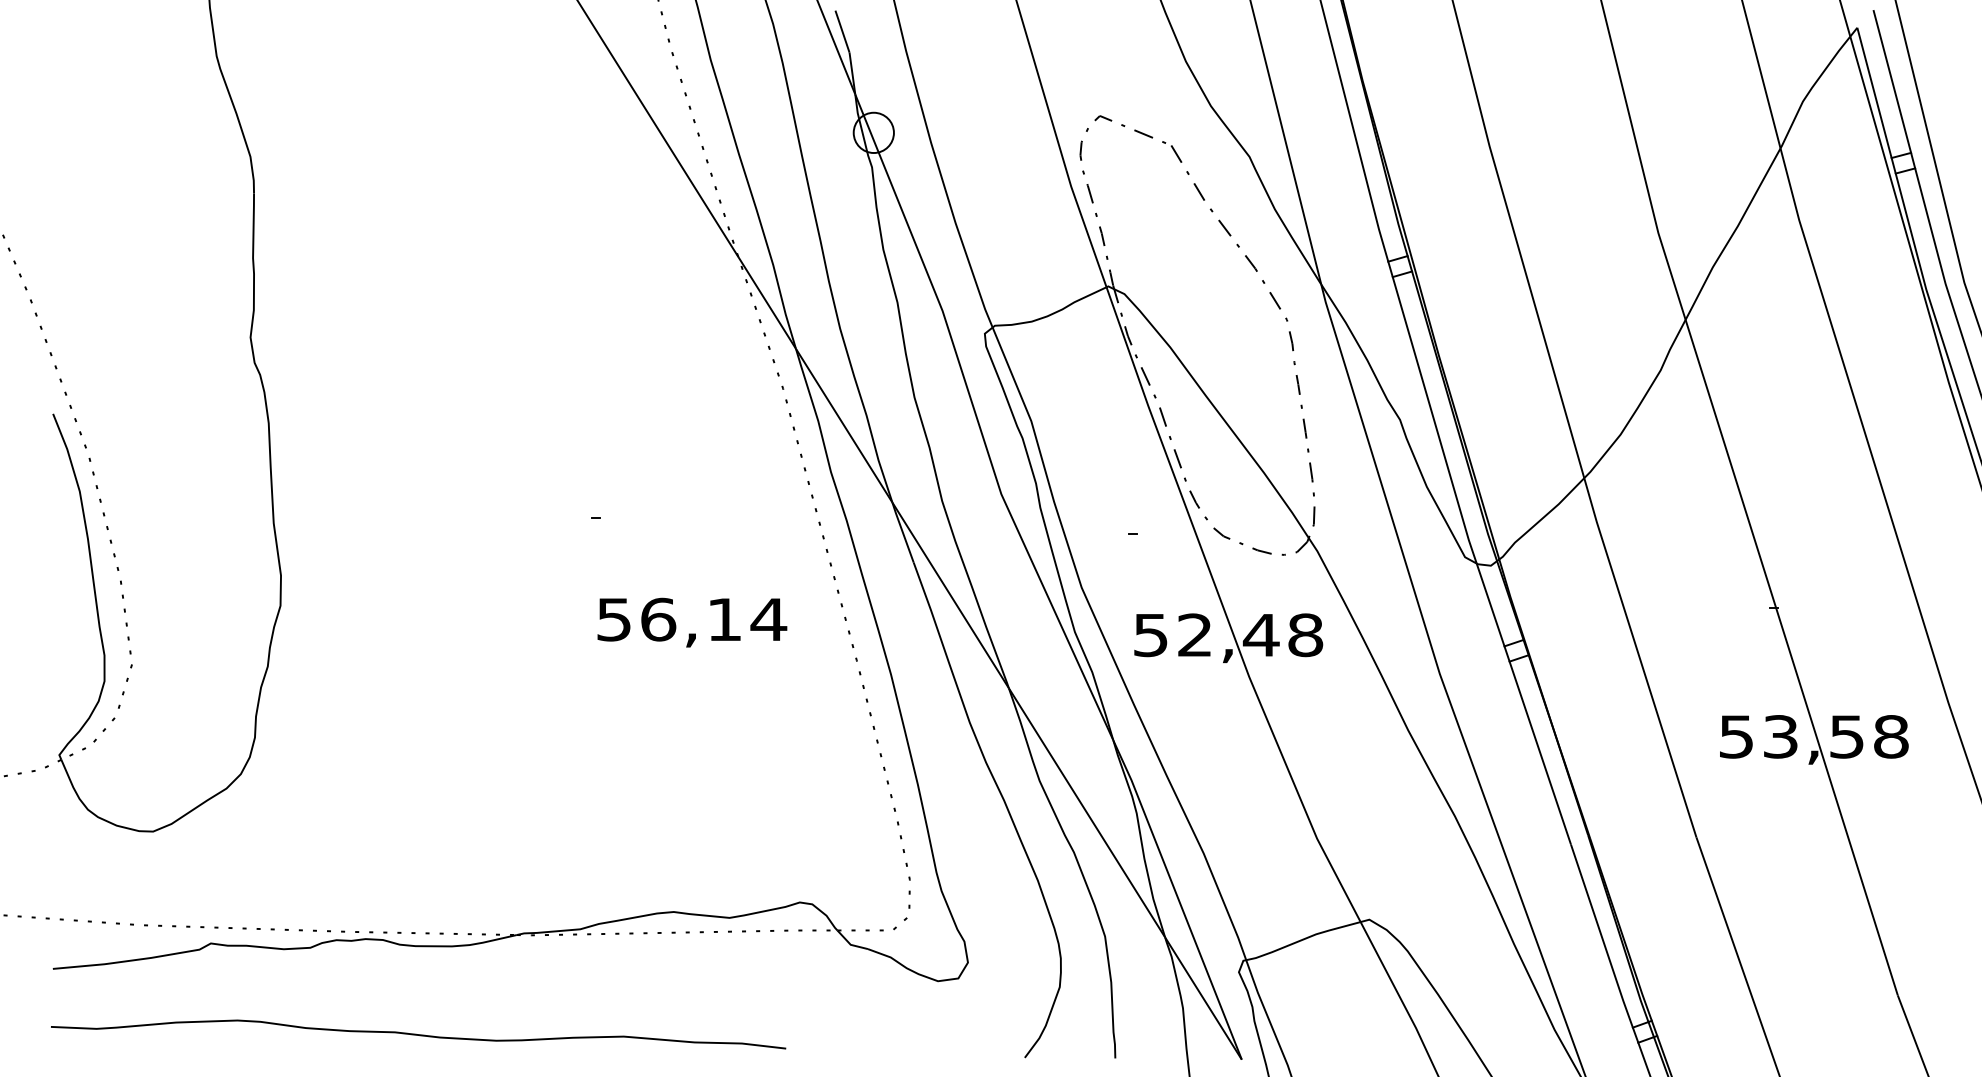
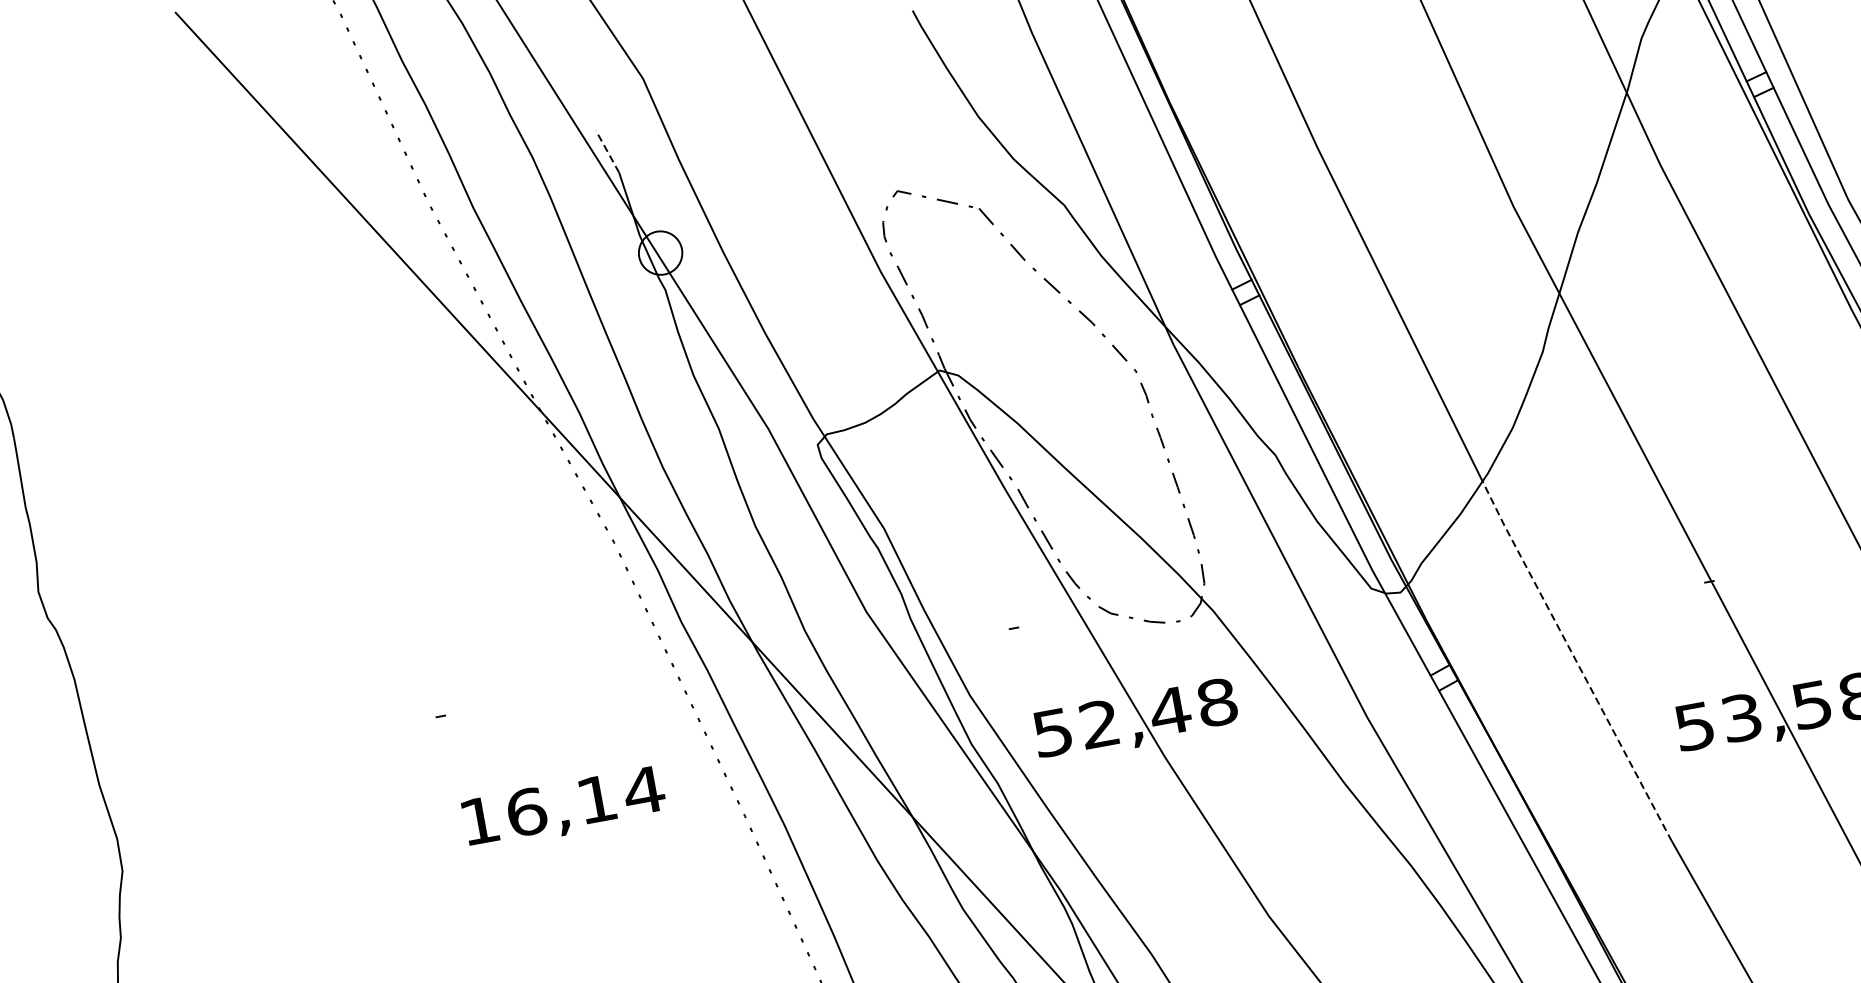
line: (842, 31) -> (607, 151), solid -> dashed
text: (613, 619) -> (478, 820), 56,14 -> 16,14
line: (1639, 657) -> (1576, 661), solid -> dashed

